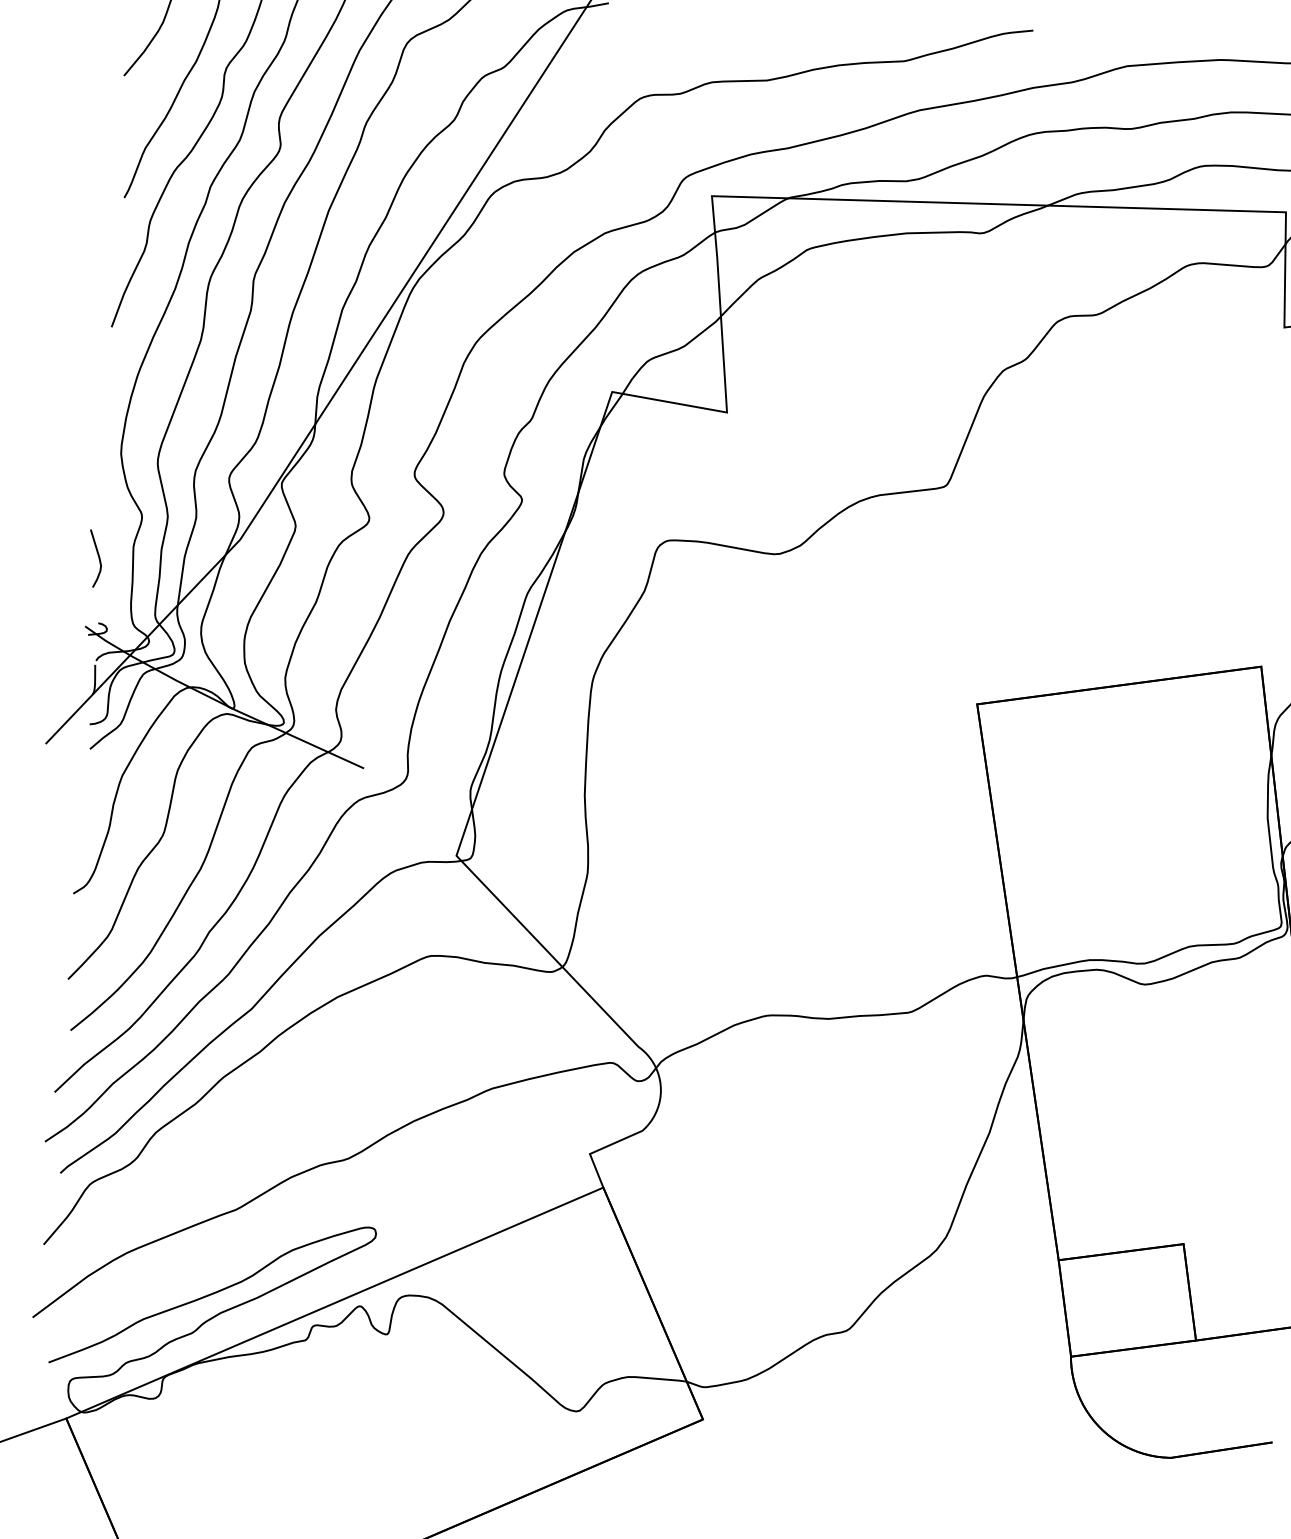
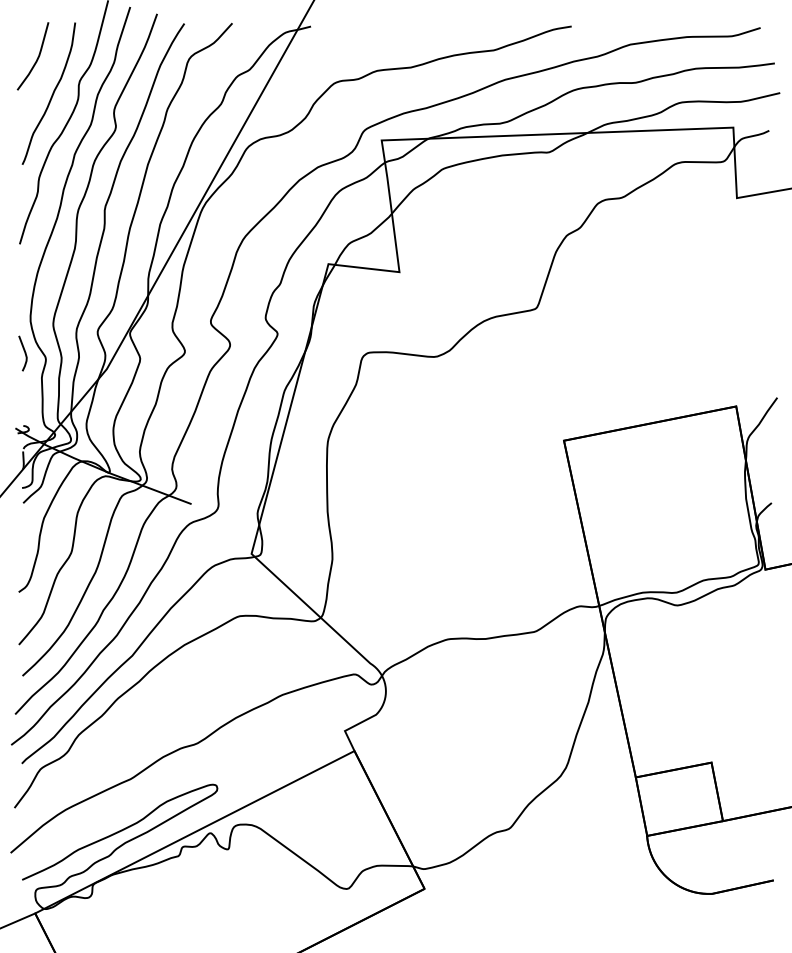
curve: (97, 558) -> (24, 353), moved

